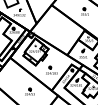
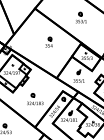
part: (61, 29) -> (48, 42), added

